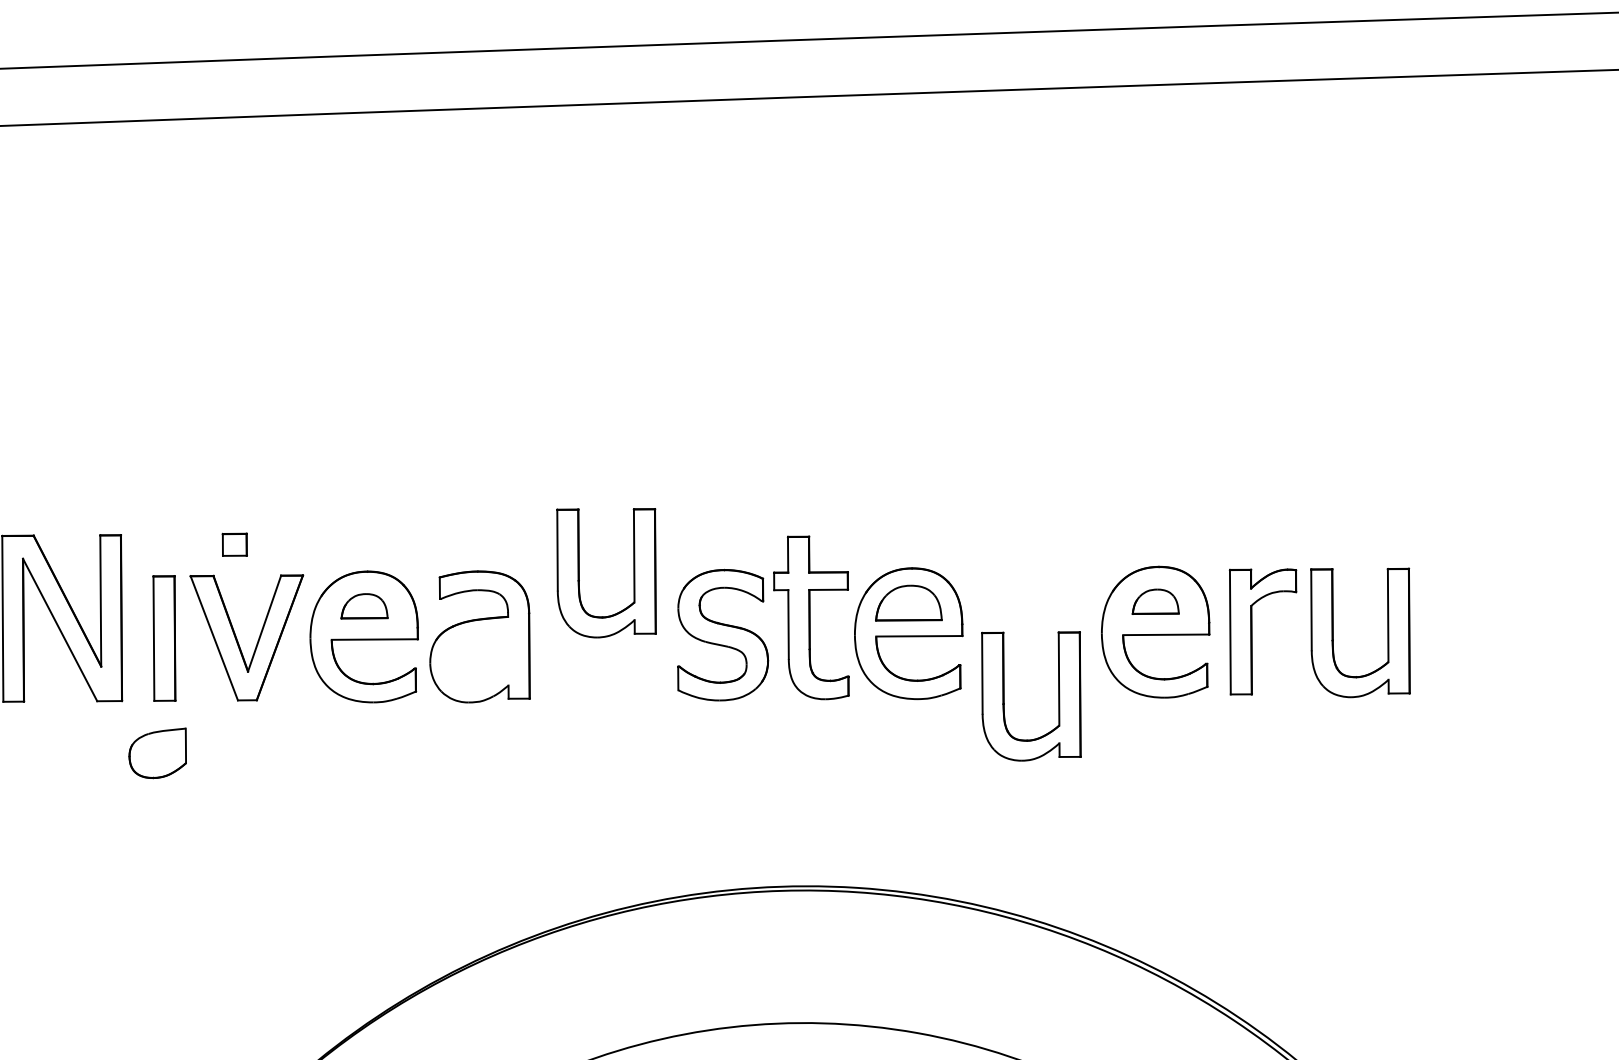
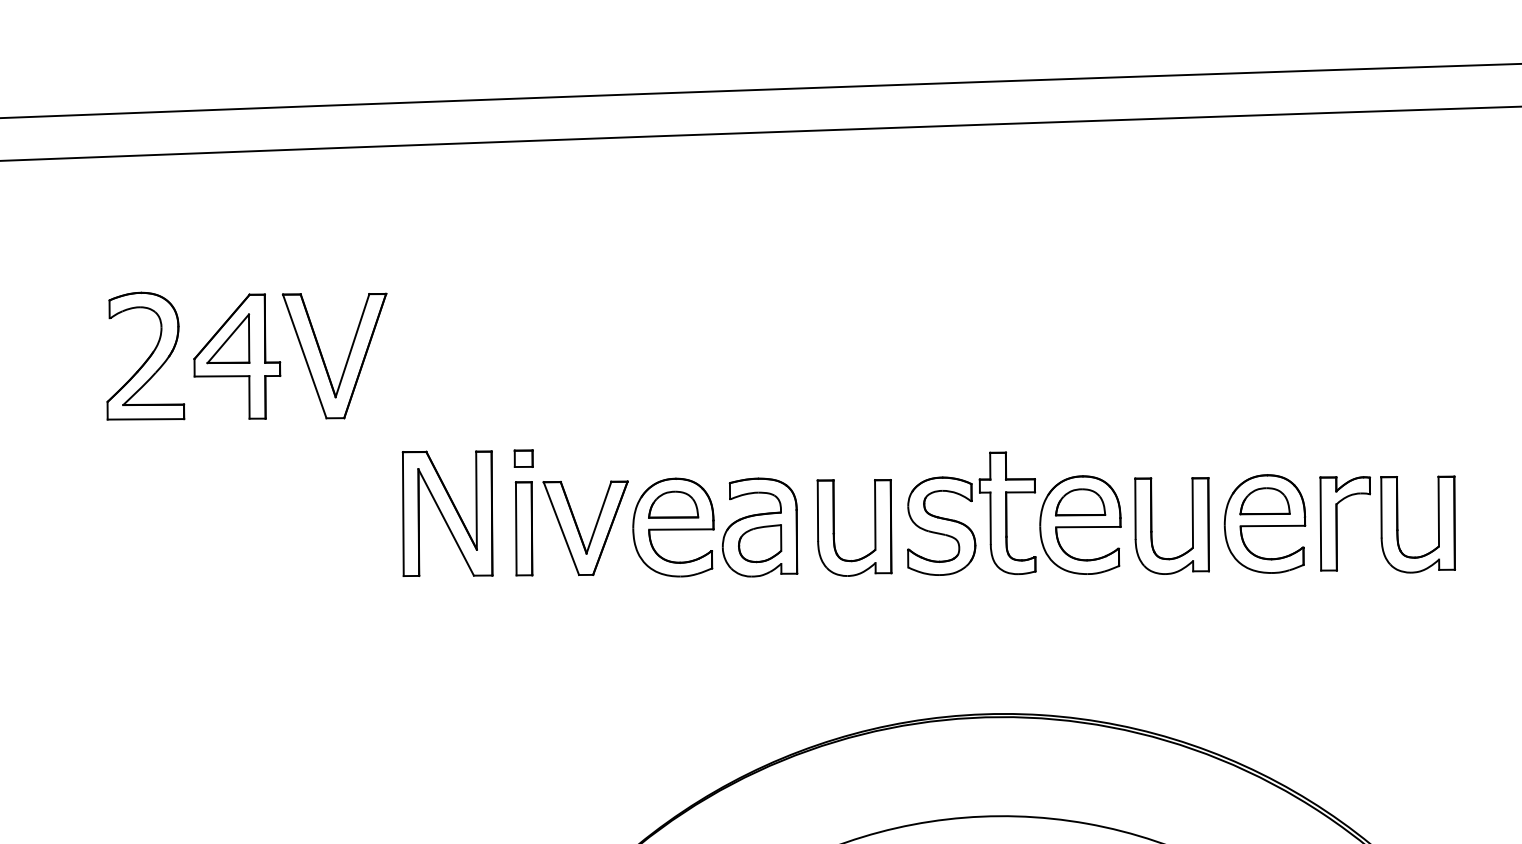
part: (234, 544) -> (523, 458), moved
part: (579, 572) -> (834, 527), moved
part: (1154, 602) -> (1264, 501), size x1.43
part: (364, 606) -> (673, 504), size x1.43
part: (1005, 695) -> (1152, 525), moved
part: (158, 753) -> (760, 543), moved

